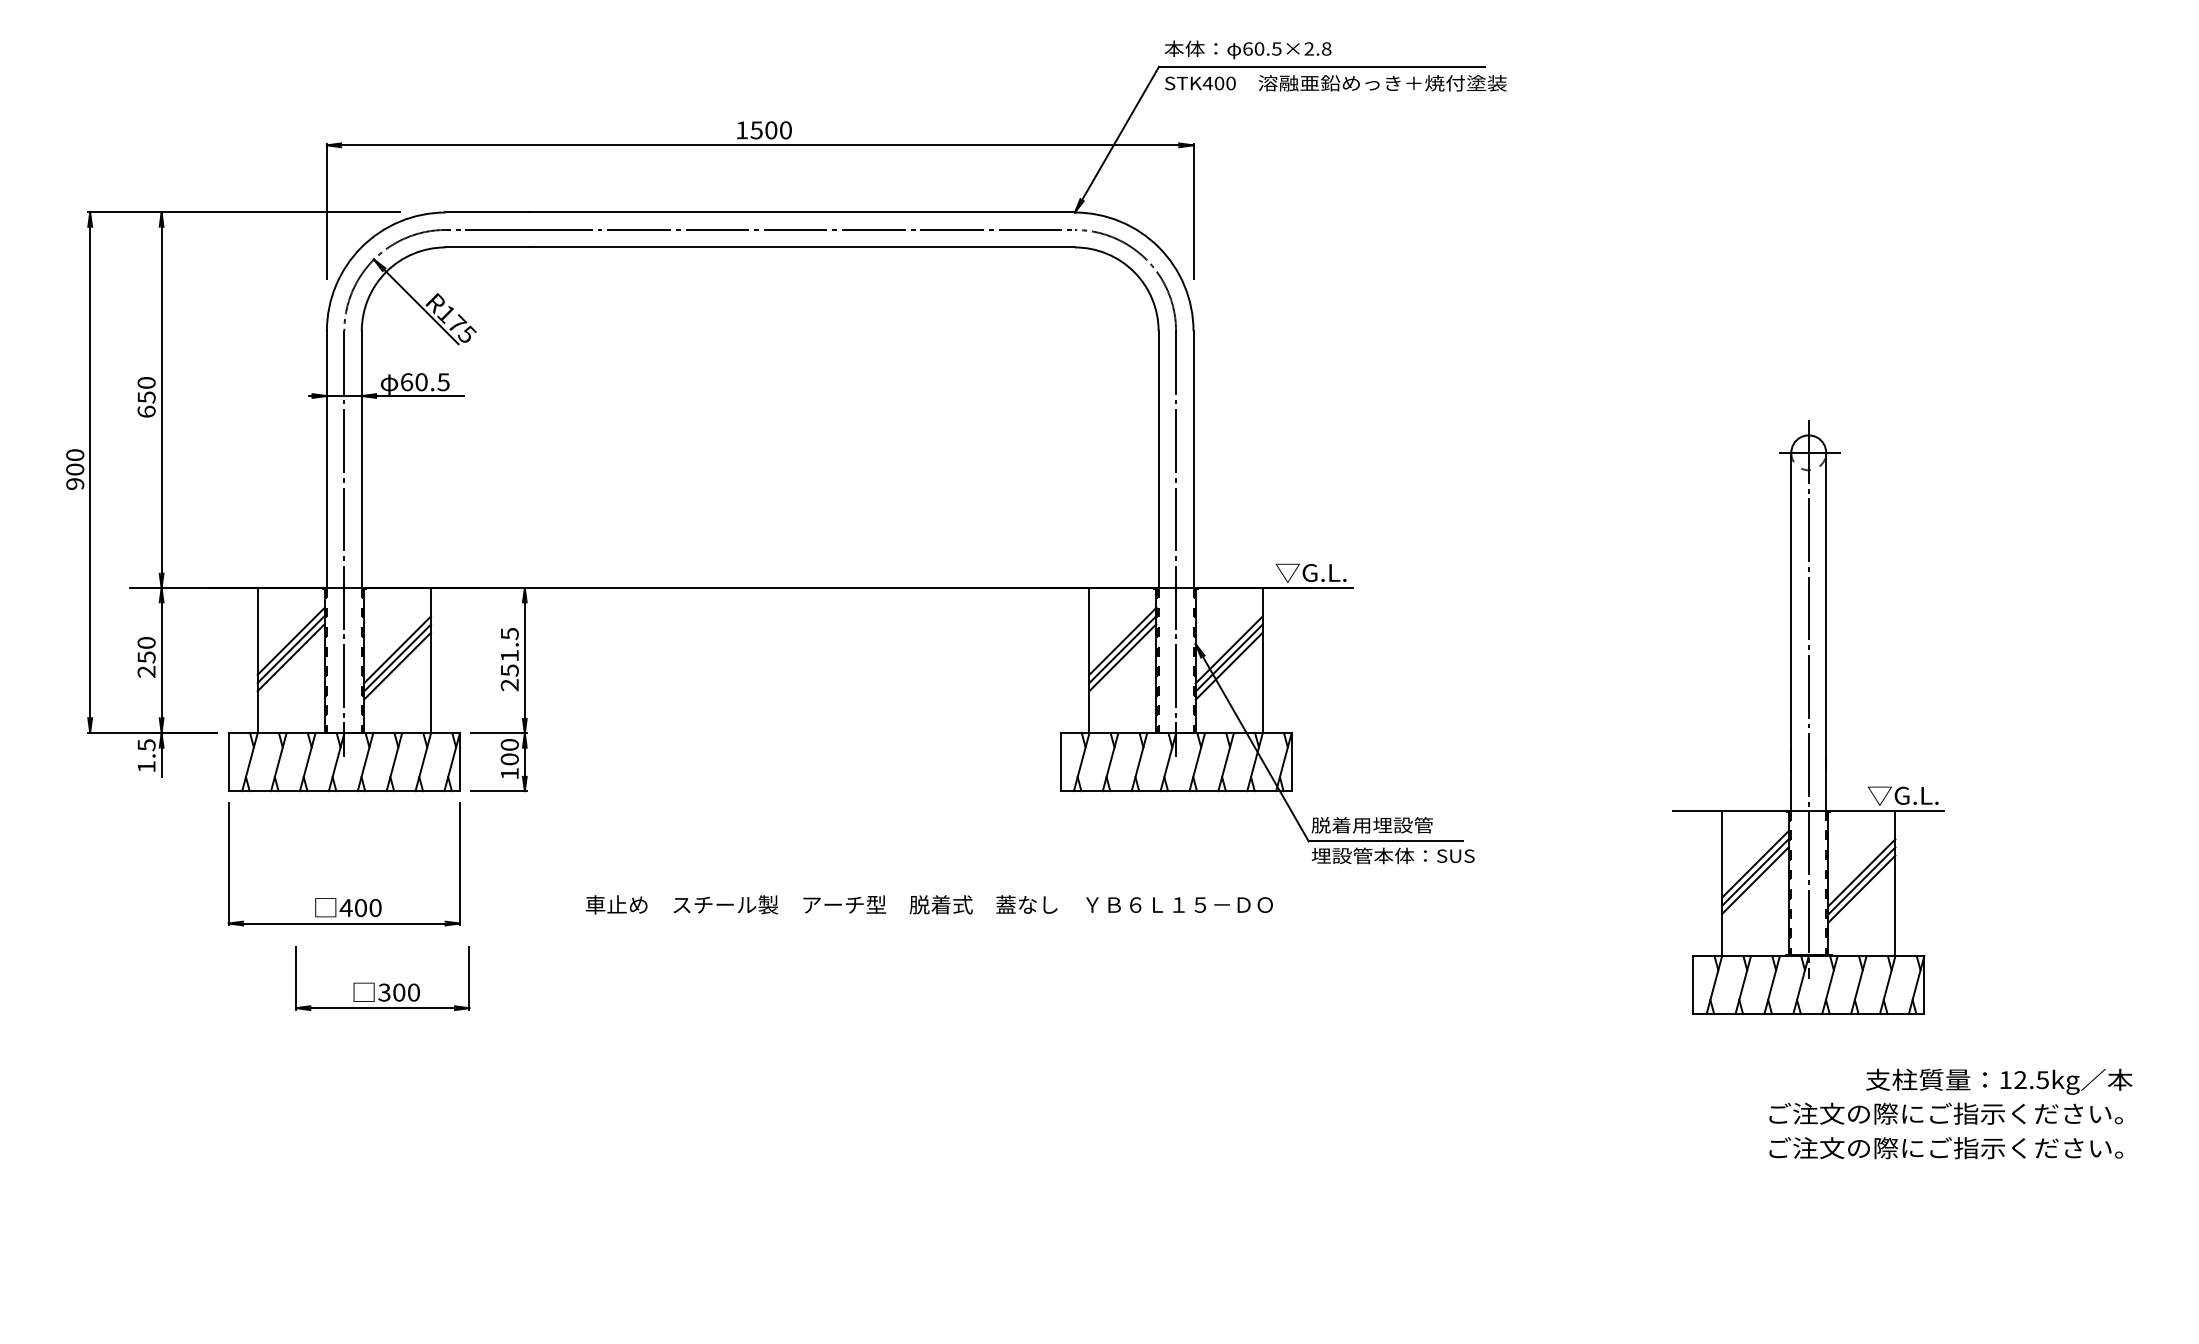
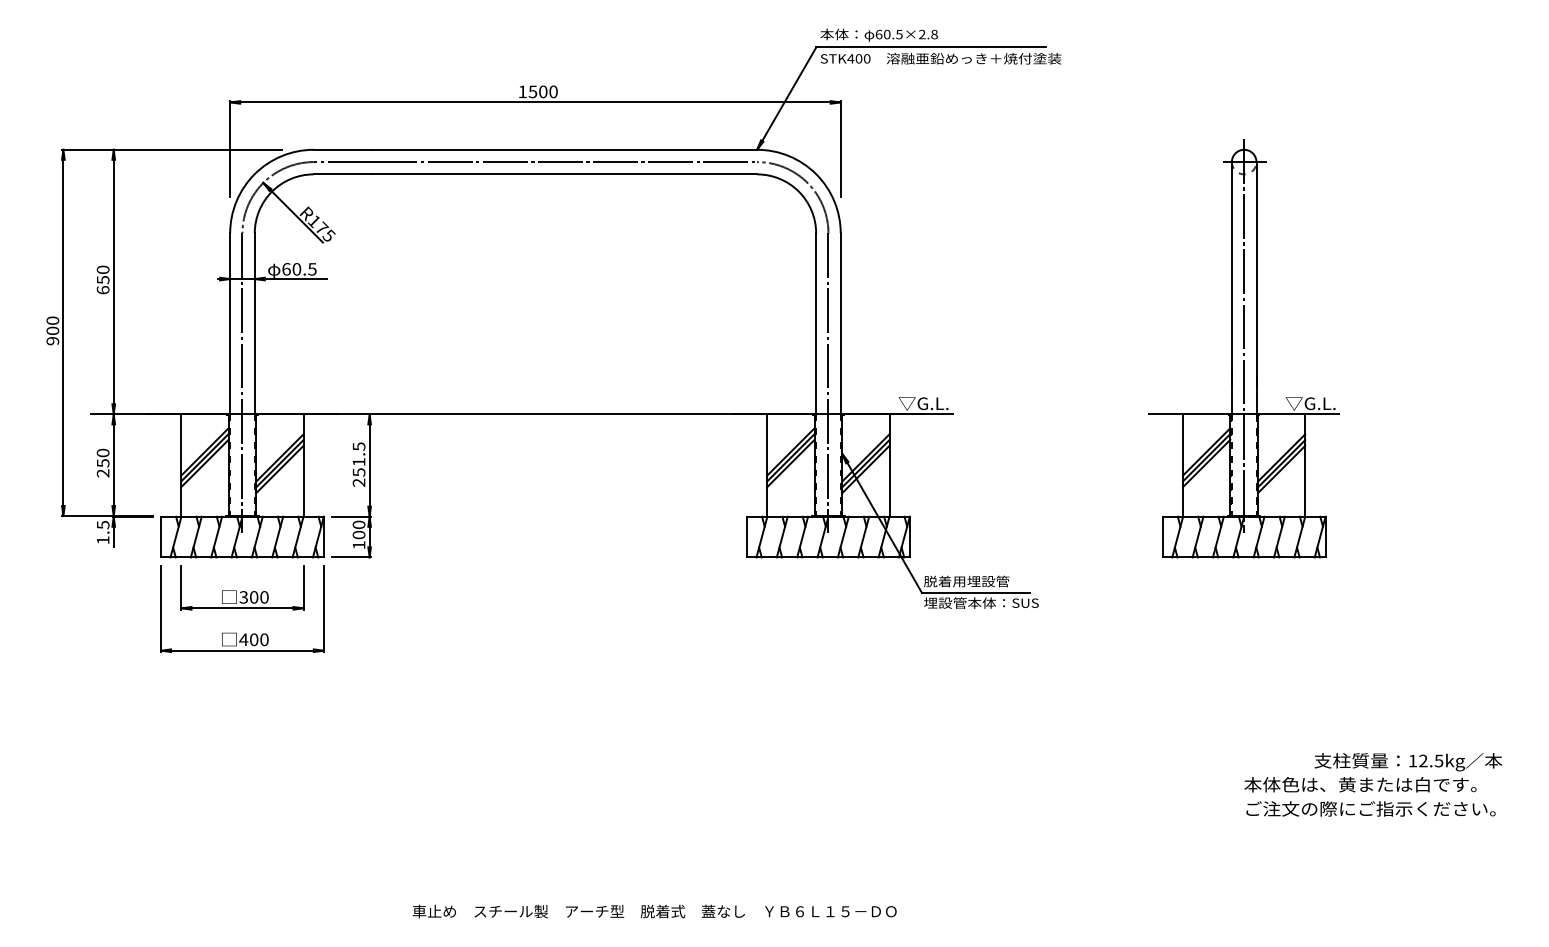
part: (1807, 717) -> (1243, 348), moved
text: (929, 904) -> (654, 911), moved
part: (382, 978) -> (242, 587), moved
text: (1944, 1113) -> (1369, 784), ご注文の際にご指示ください。 -> 本体色は、黄または白です。

